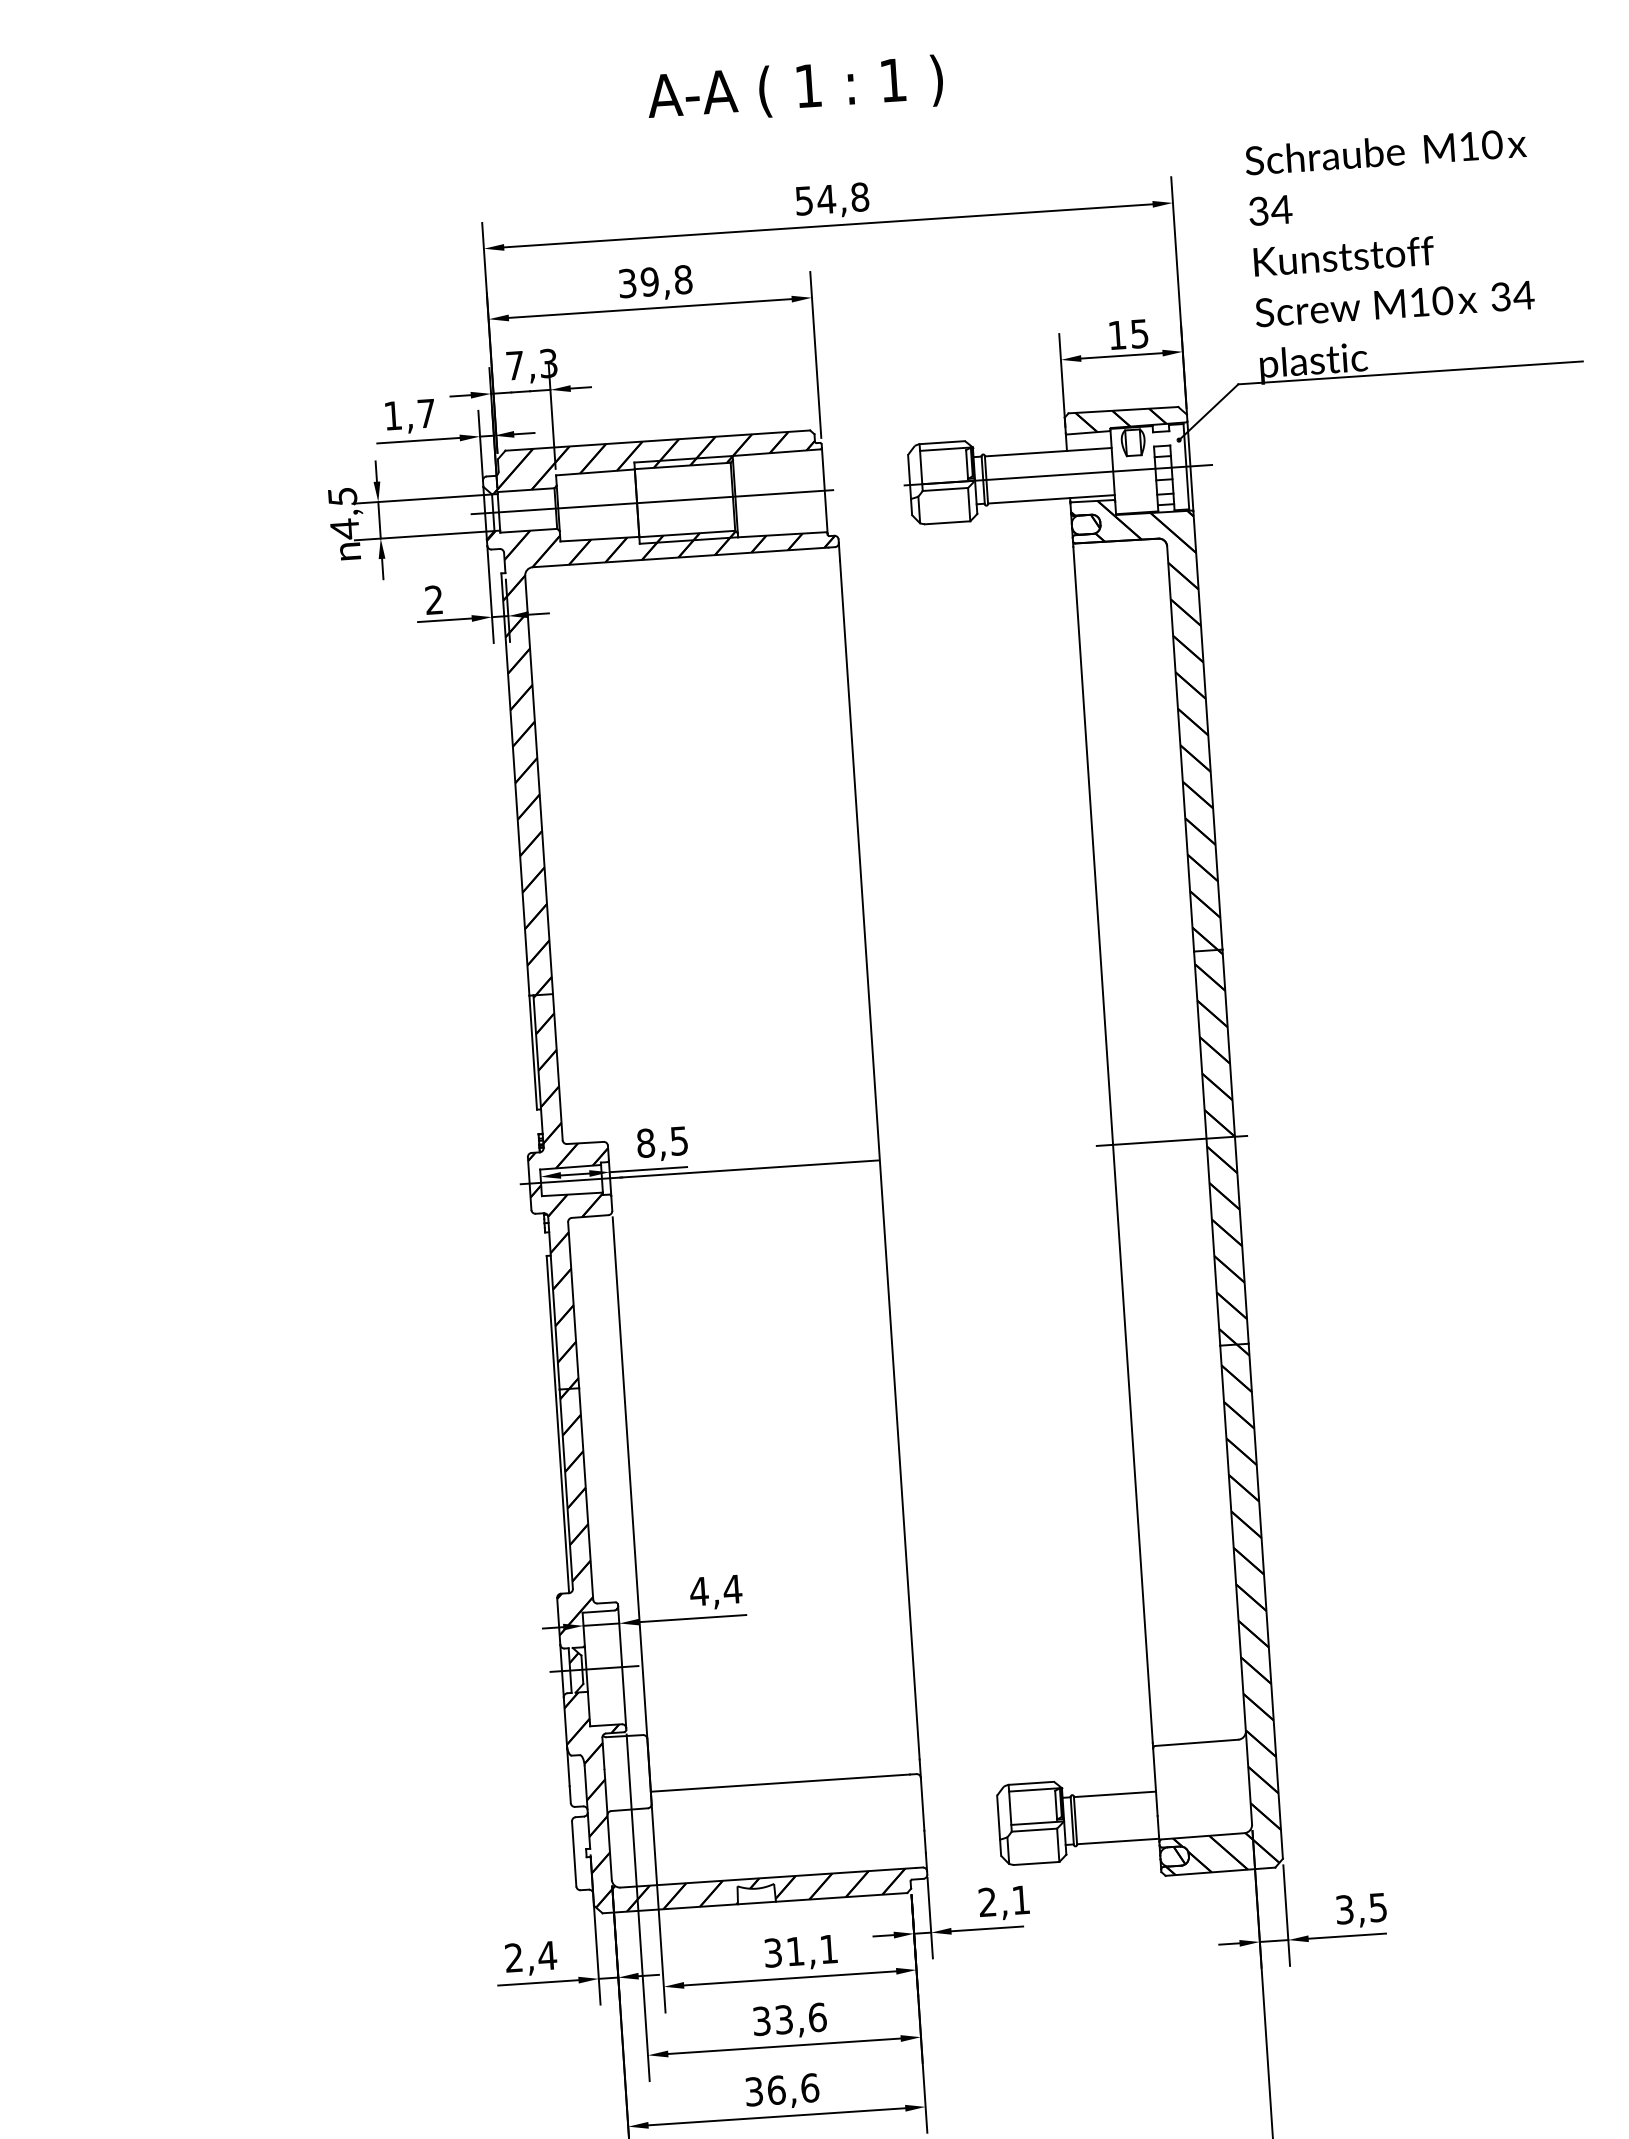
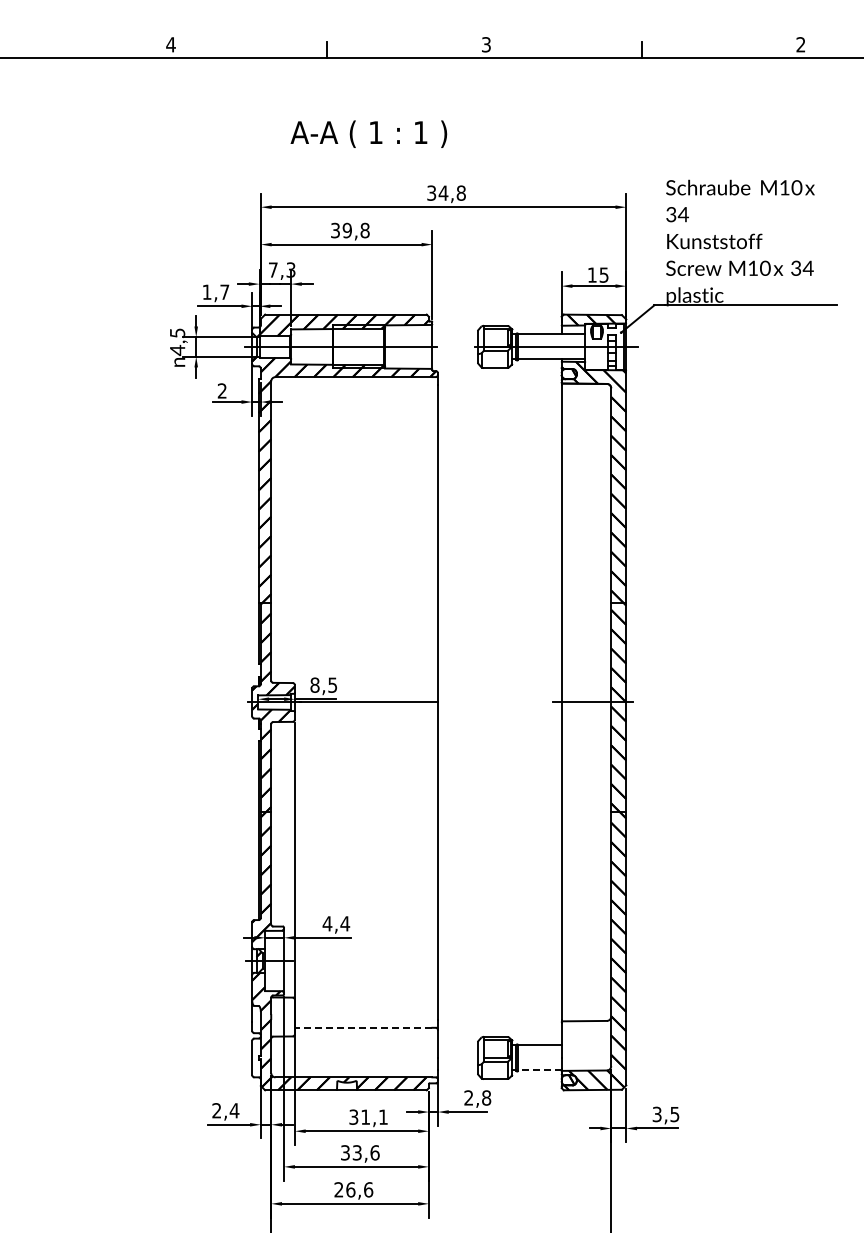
text: (794, 88) -> (368, 133), moved
text: (803, 199) -> (431, 192), 54,8 -> 34,8
line: (780, 1782) -> (363, 1027), solid -> dashed
line: (1117, 1841) -> (539, 1070), solid -> dashed
text: (1020, 1899) -> (486, 1097), 2,1 -> 2,8
text: (753, 2091) -> (338, 1189), 36,6 -> 26,6

